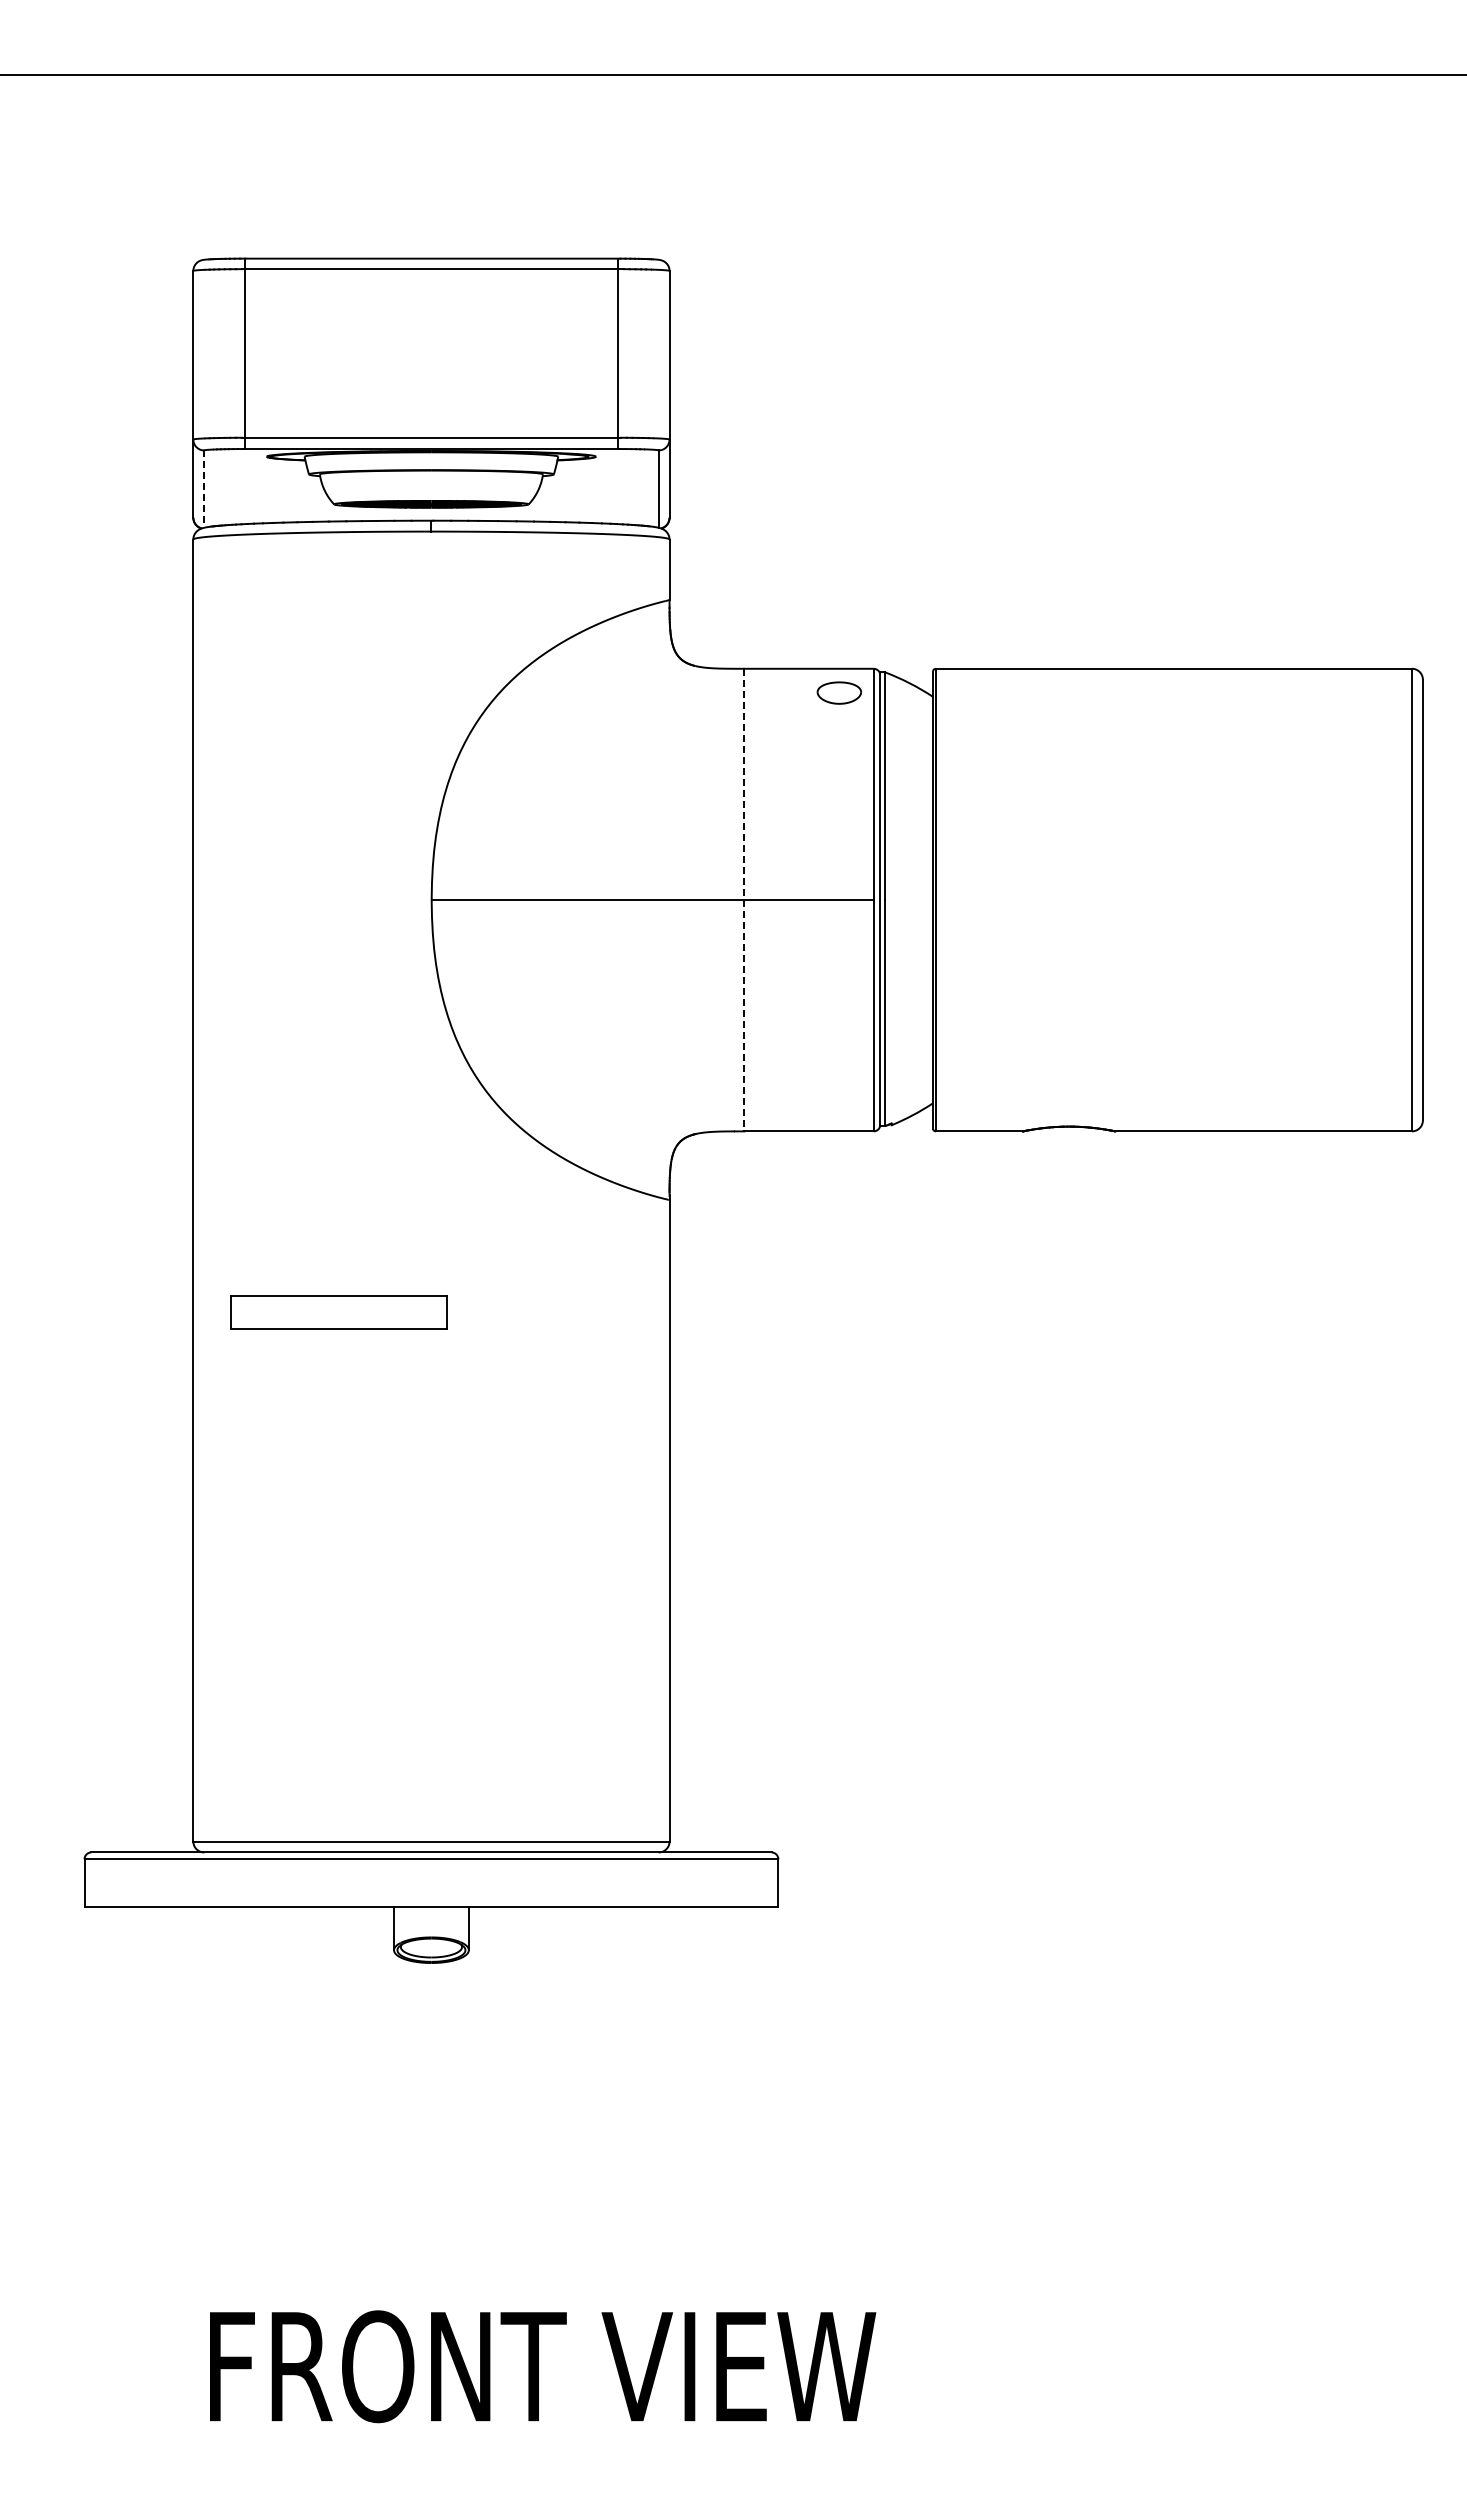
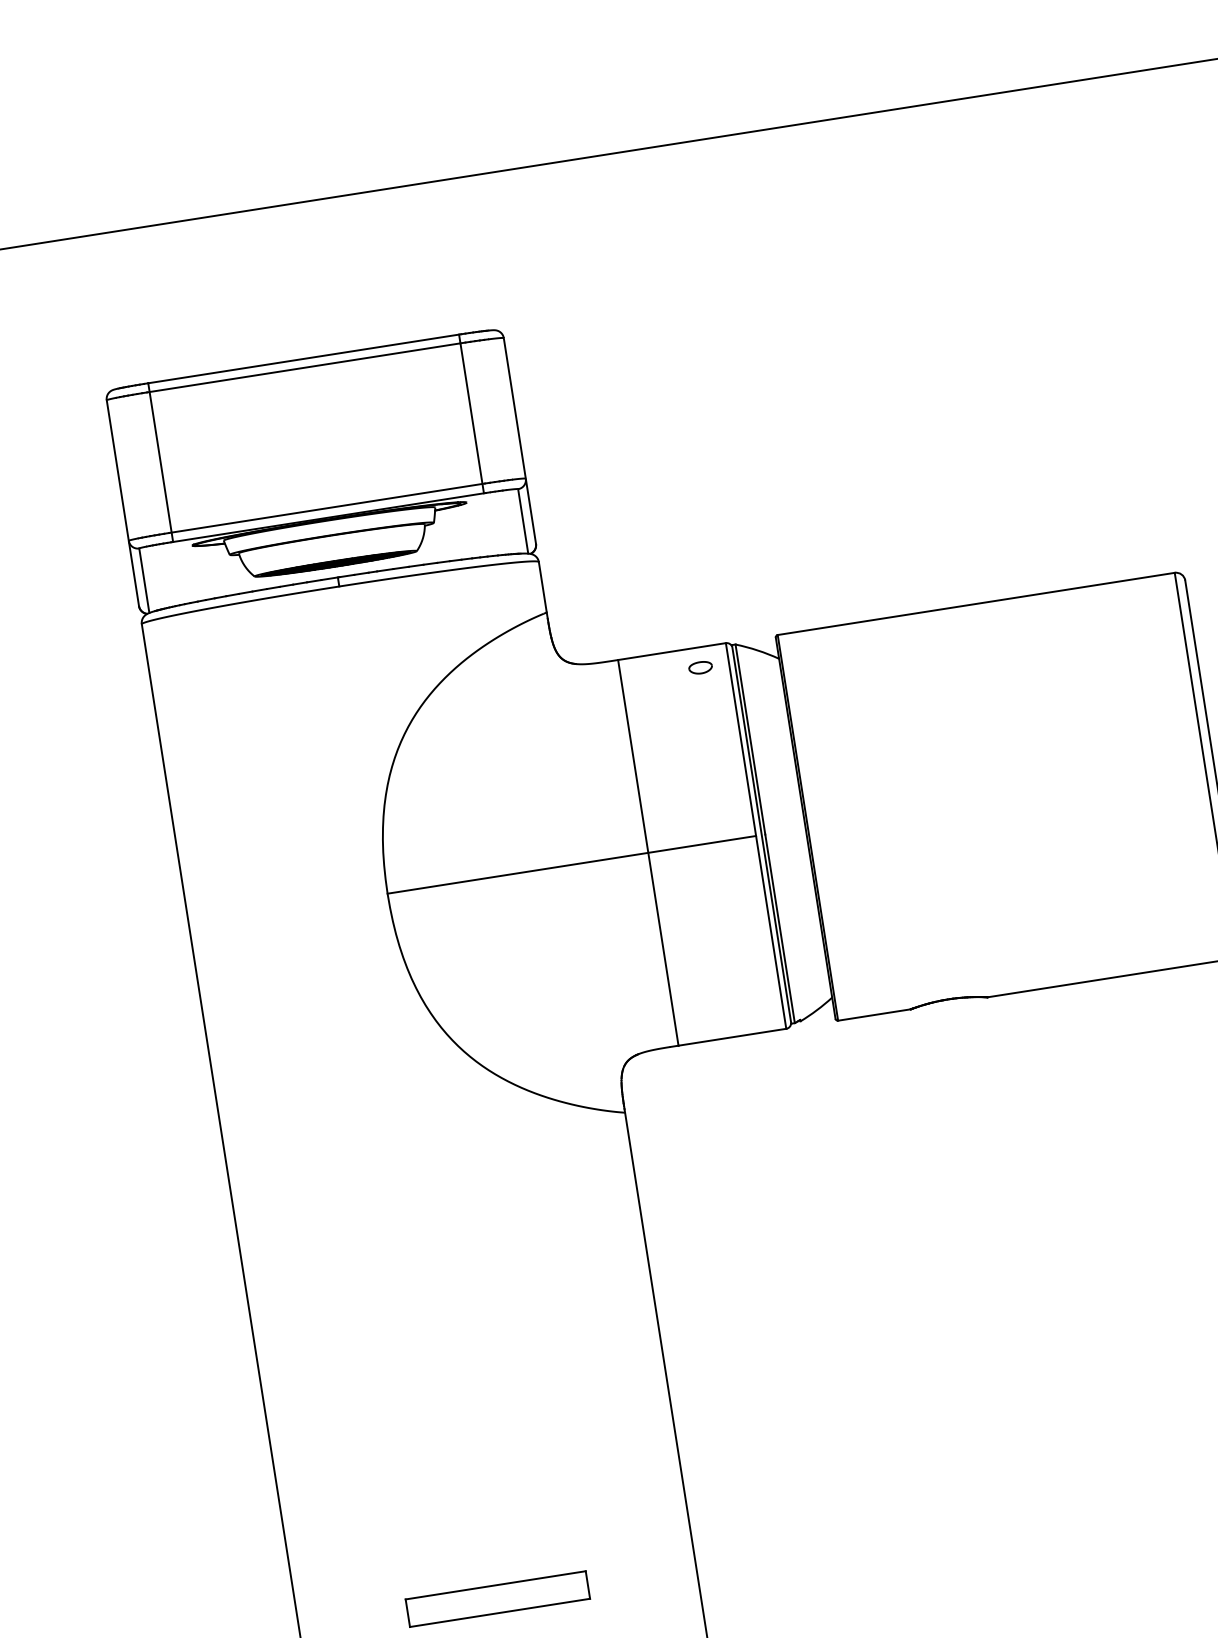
line: (204, 489) -> (144, 581), dashed -> solid
part: (839, 692) -> (700, 667), size x0.62
line: (744, 900) -> (648, 853), dashed -> solid
part: (338, 1312) -> (497, 1599), moved

